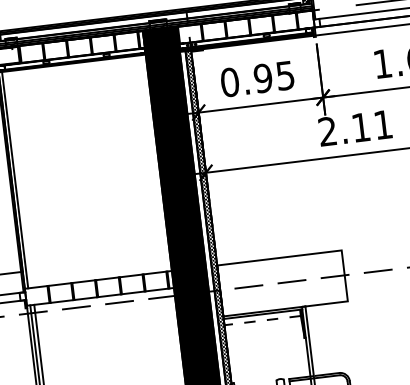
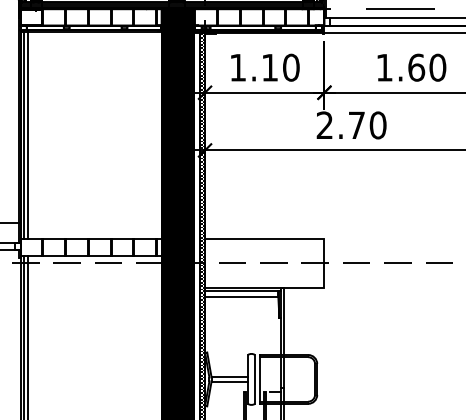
text: (257, 78) -> (264, 67), 0.95 -> 1.10
text: (372, 126) -> (367, 125), 2.11 -> 2.70
line: (18, 178) -> (27, 134), added
line: (262, 320) -> (241, 296), dashed -> solid

